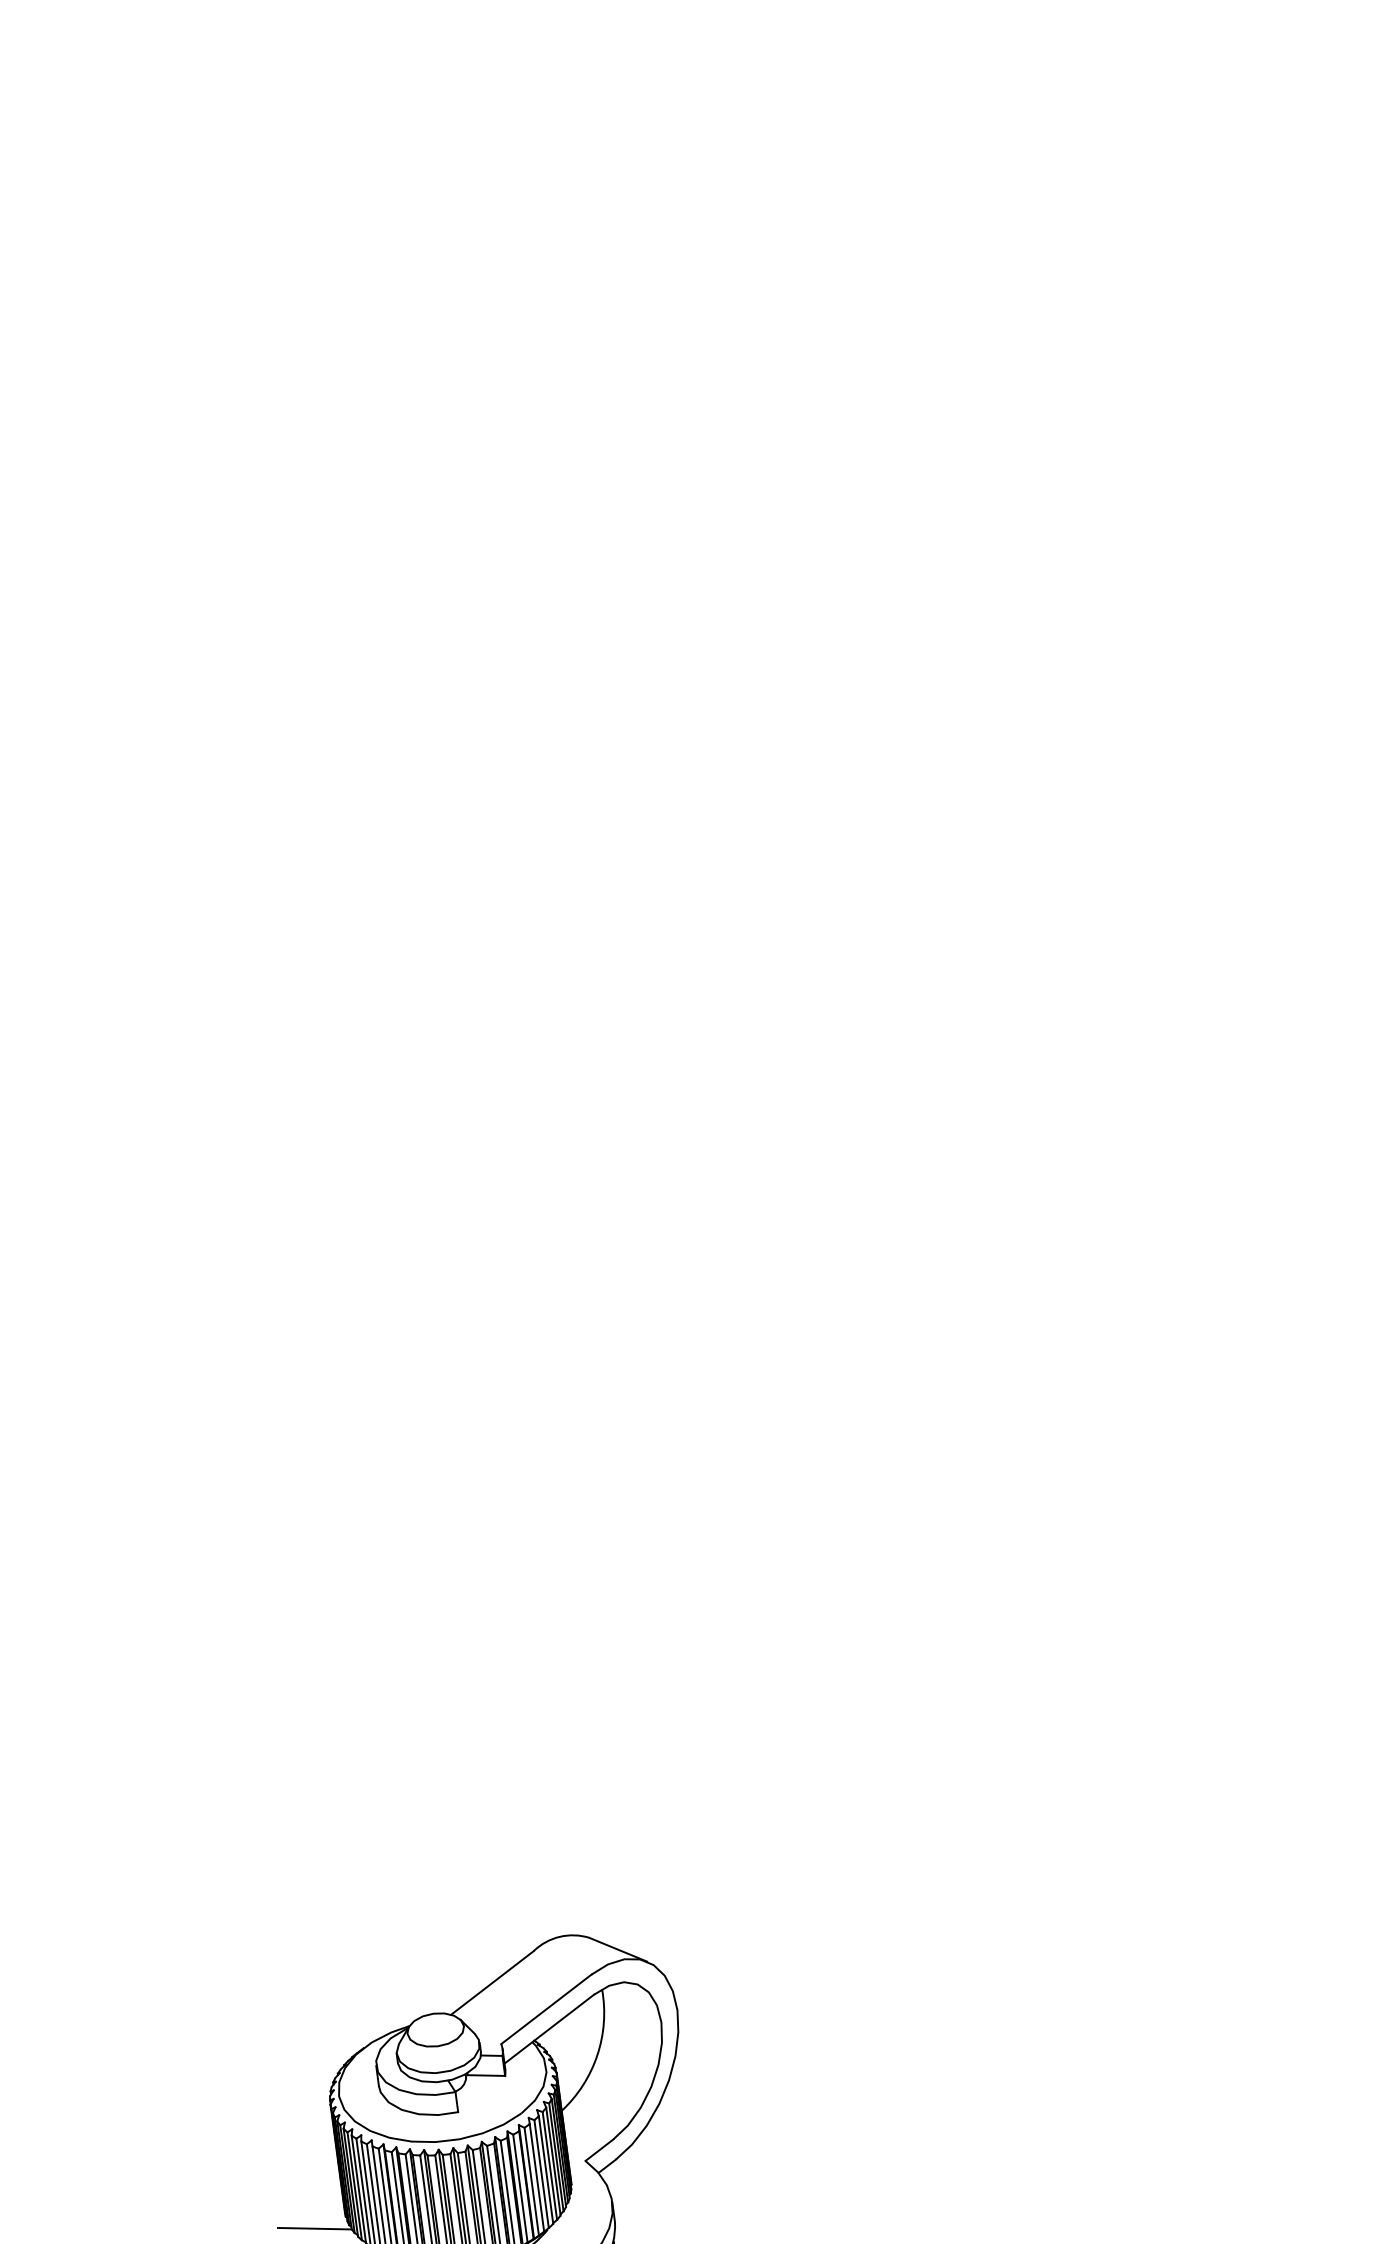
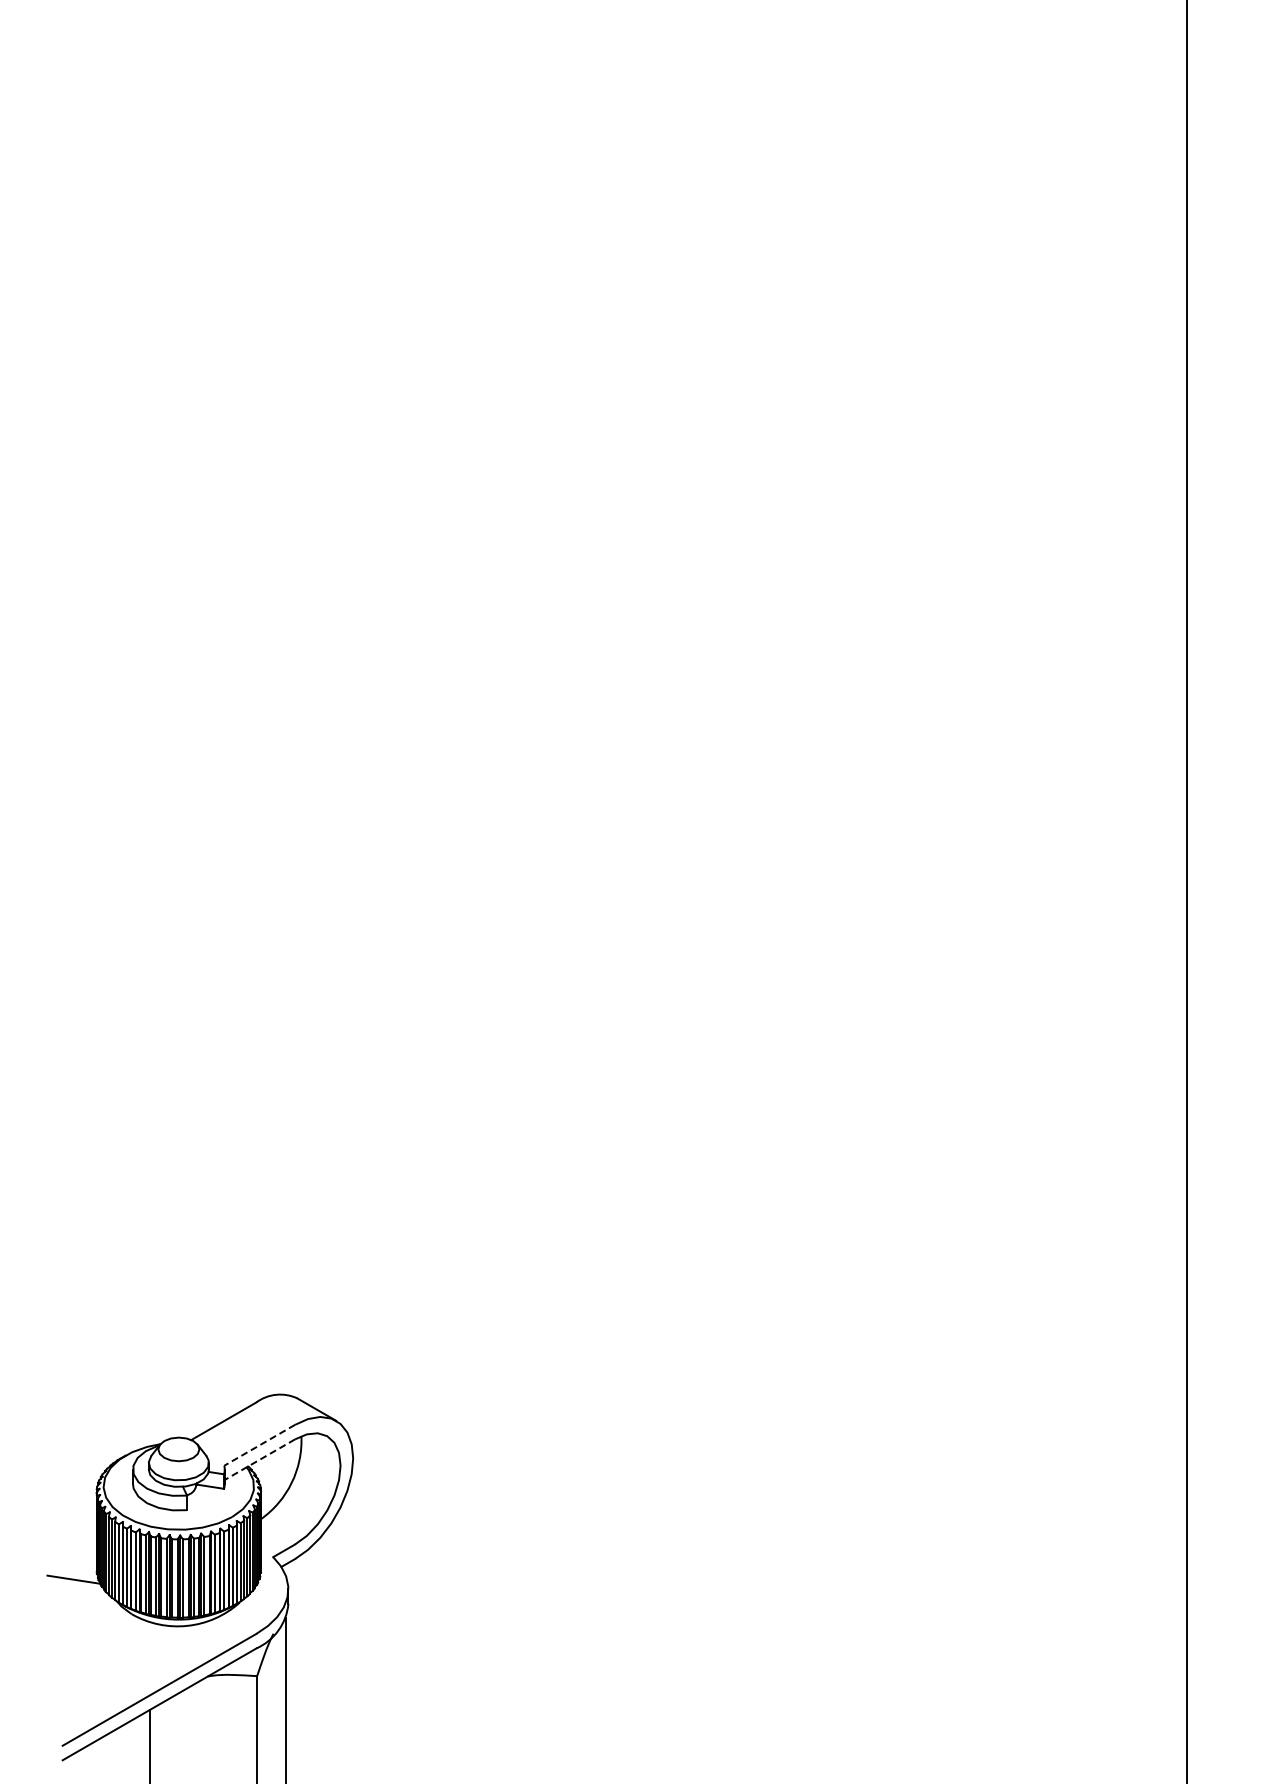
line: (546, 2009) -> (259, 1445), solid -> dashed
line: (548, 2029) -> (259, 1459), solid -> dashed

